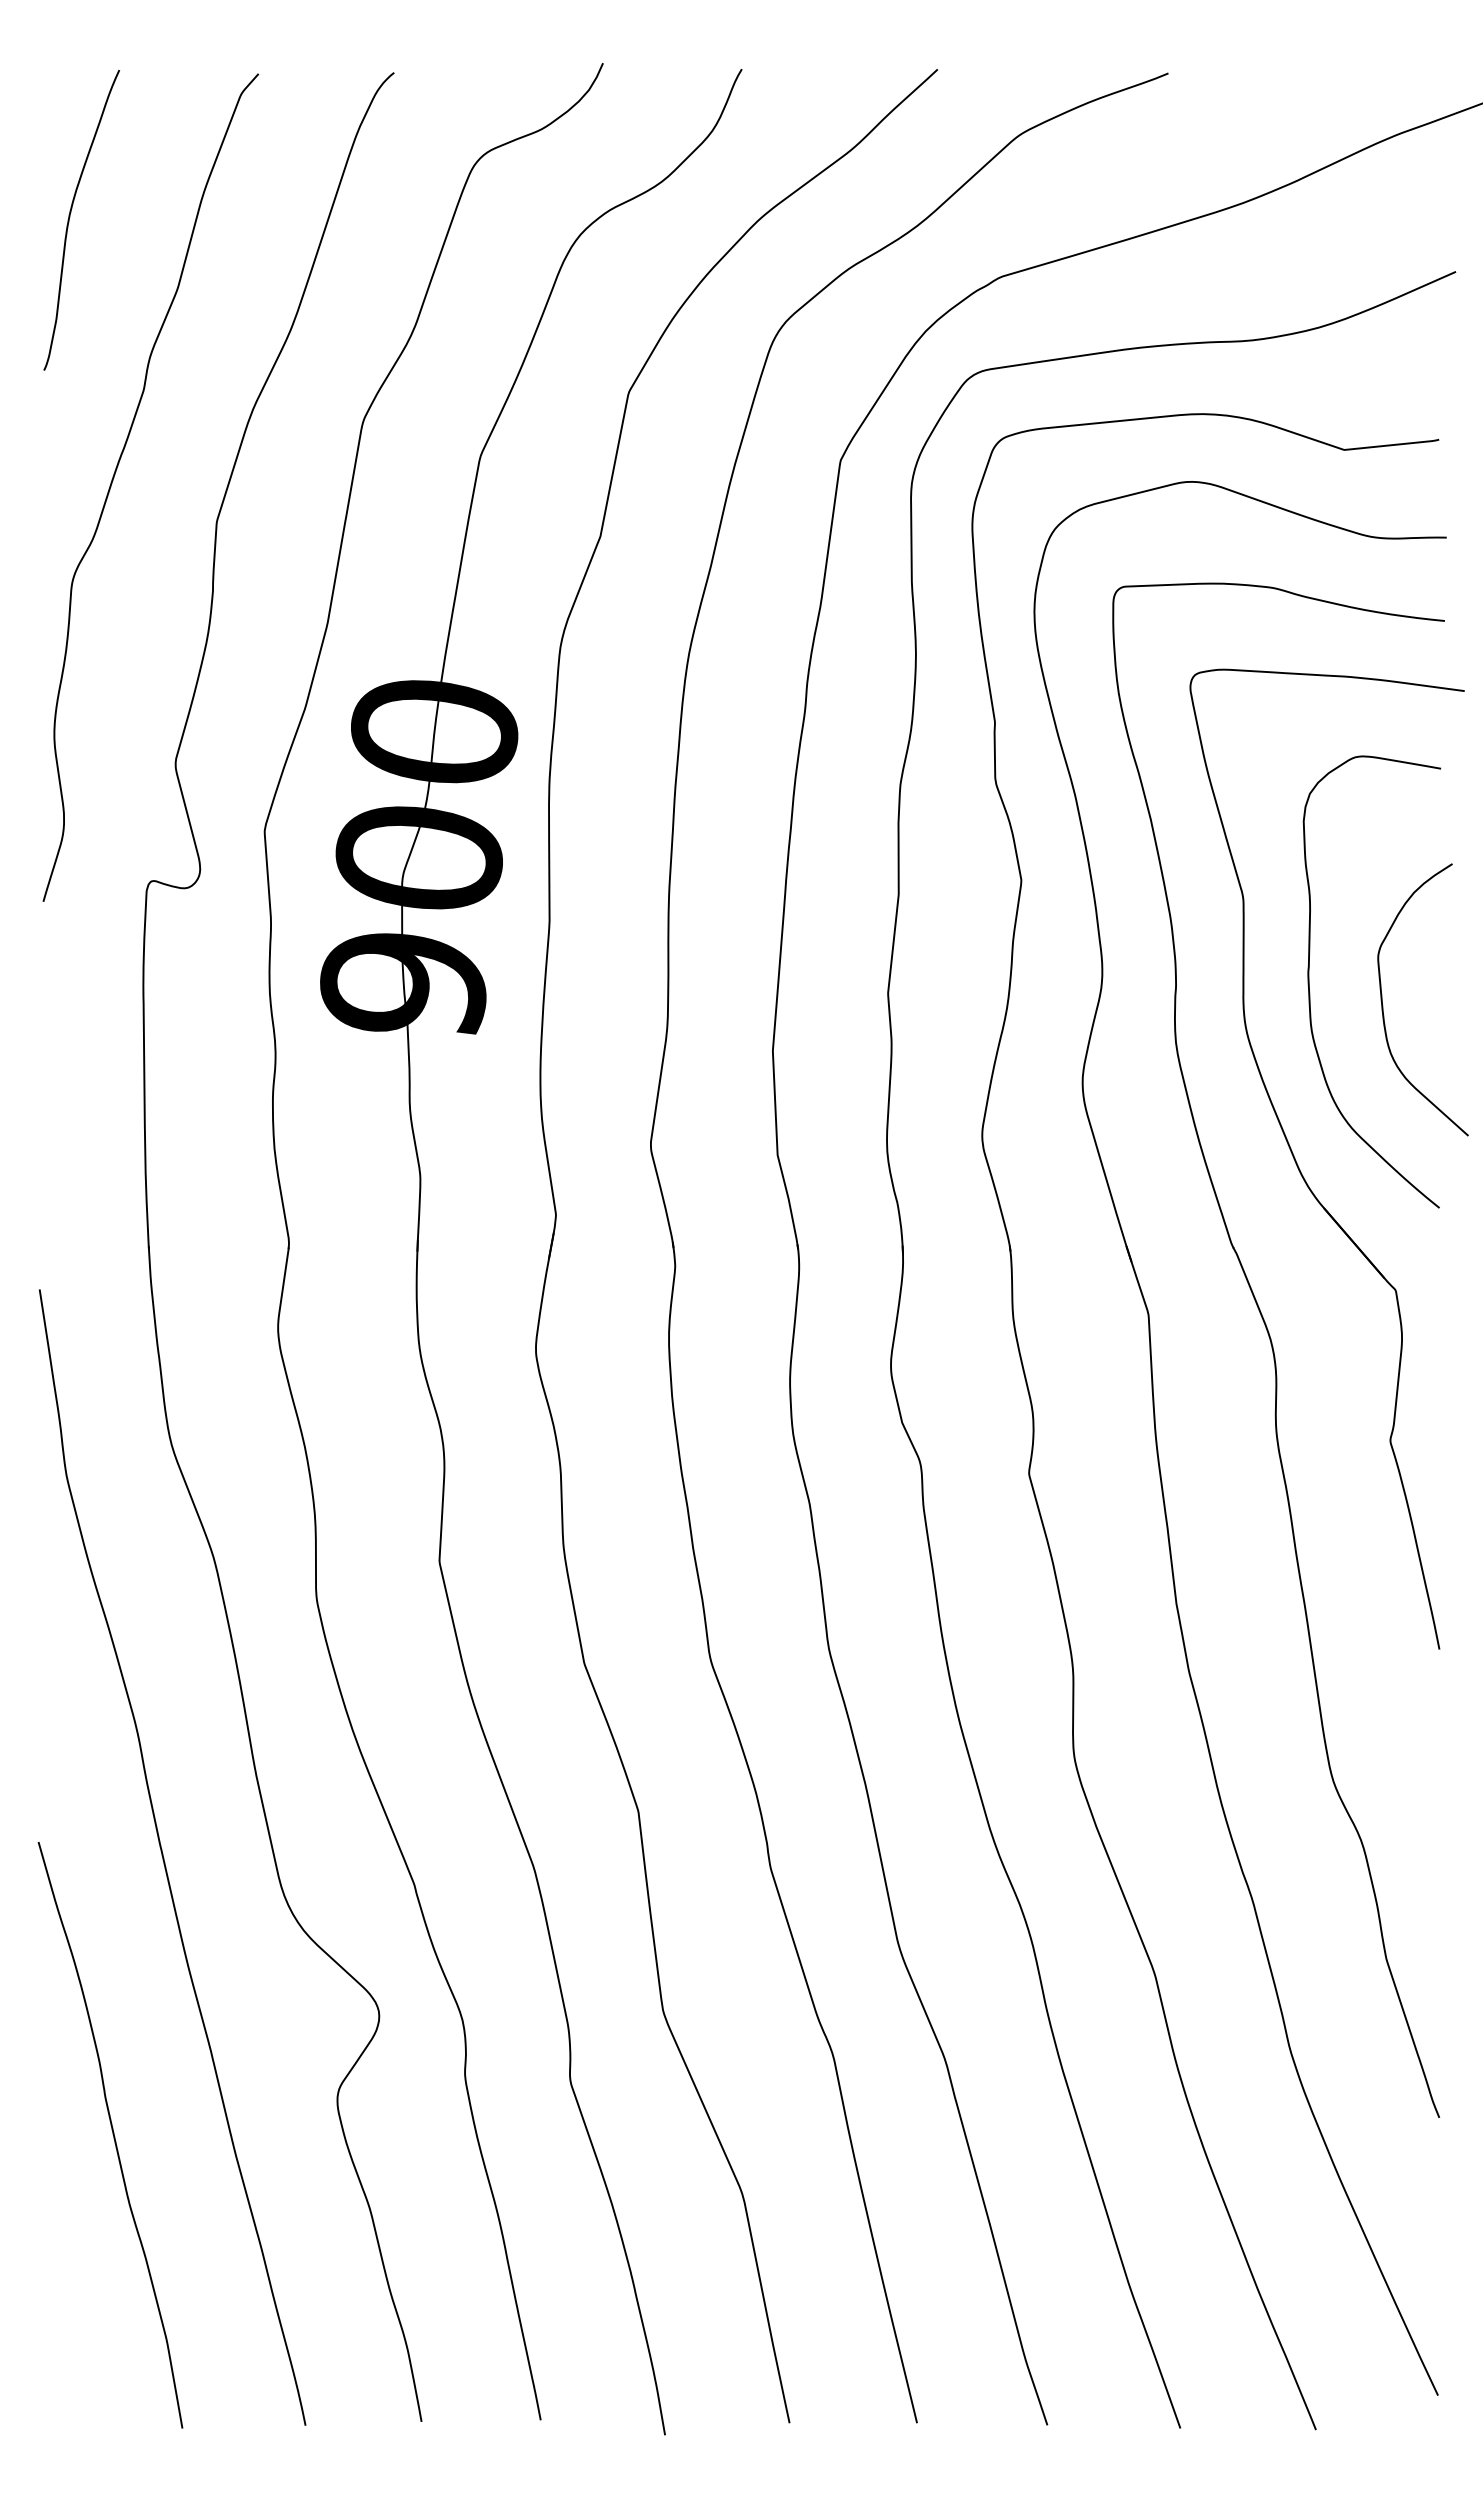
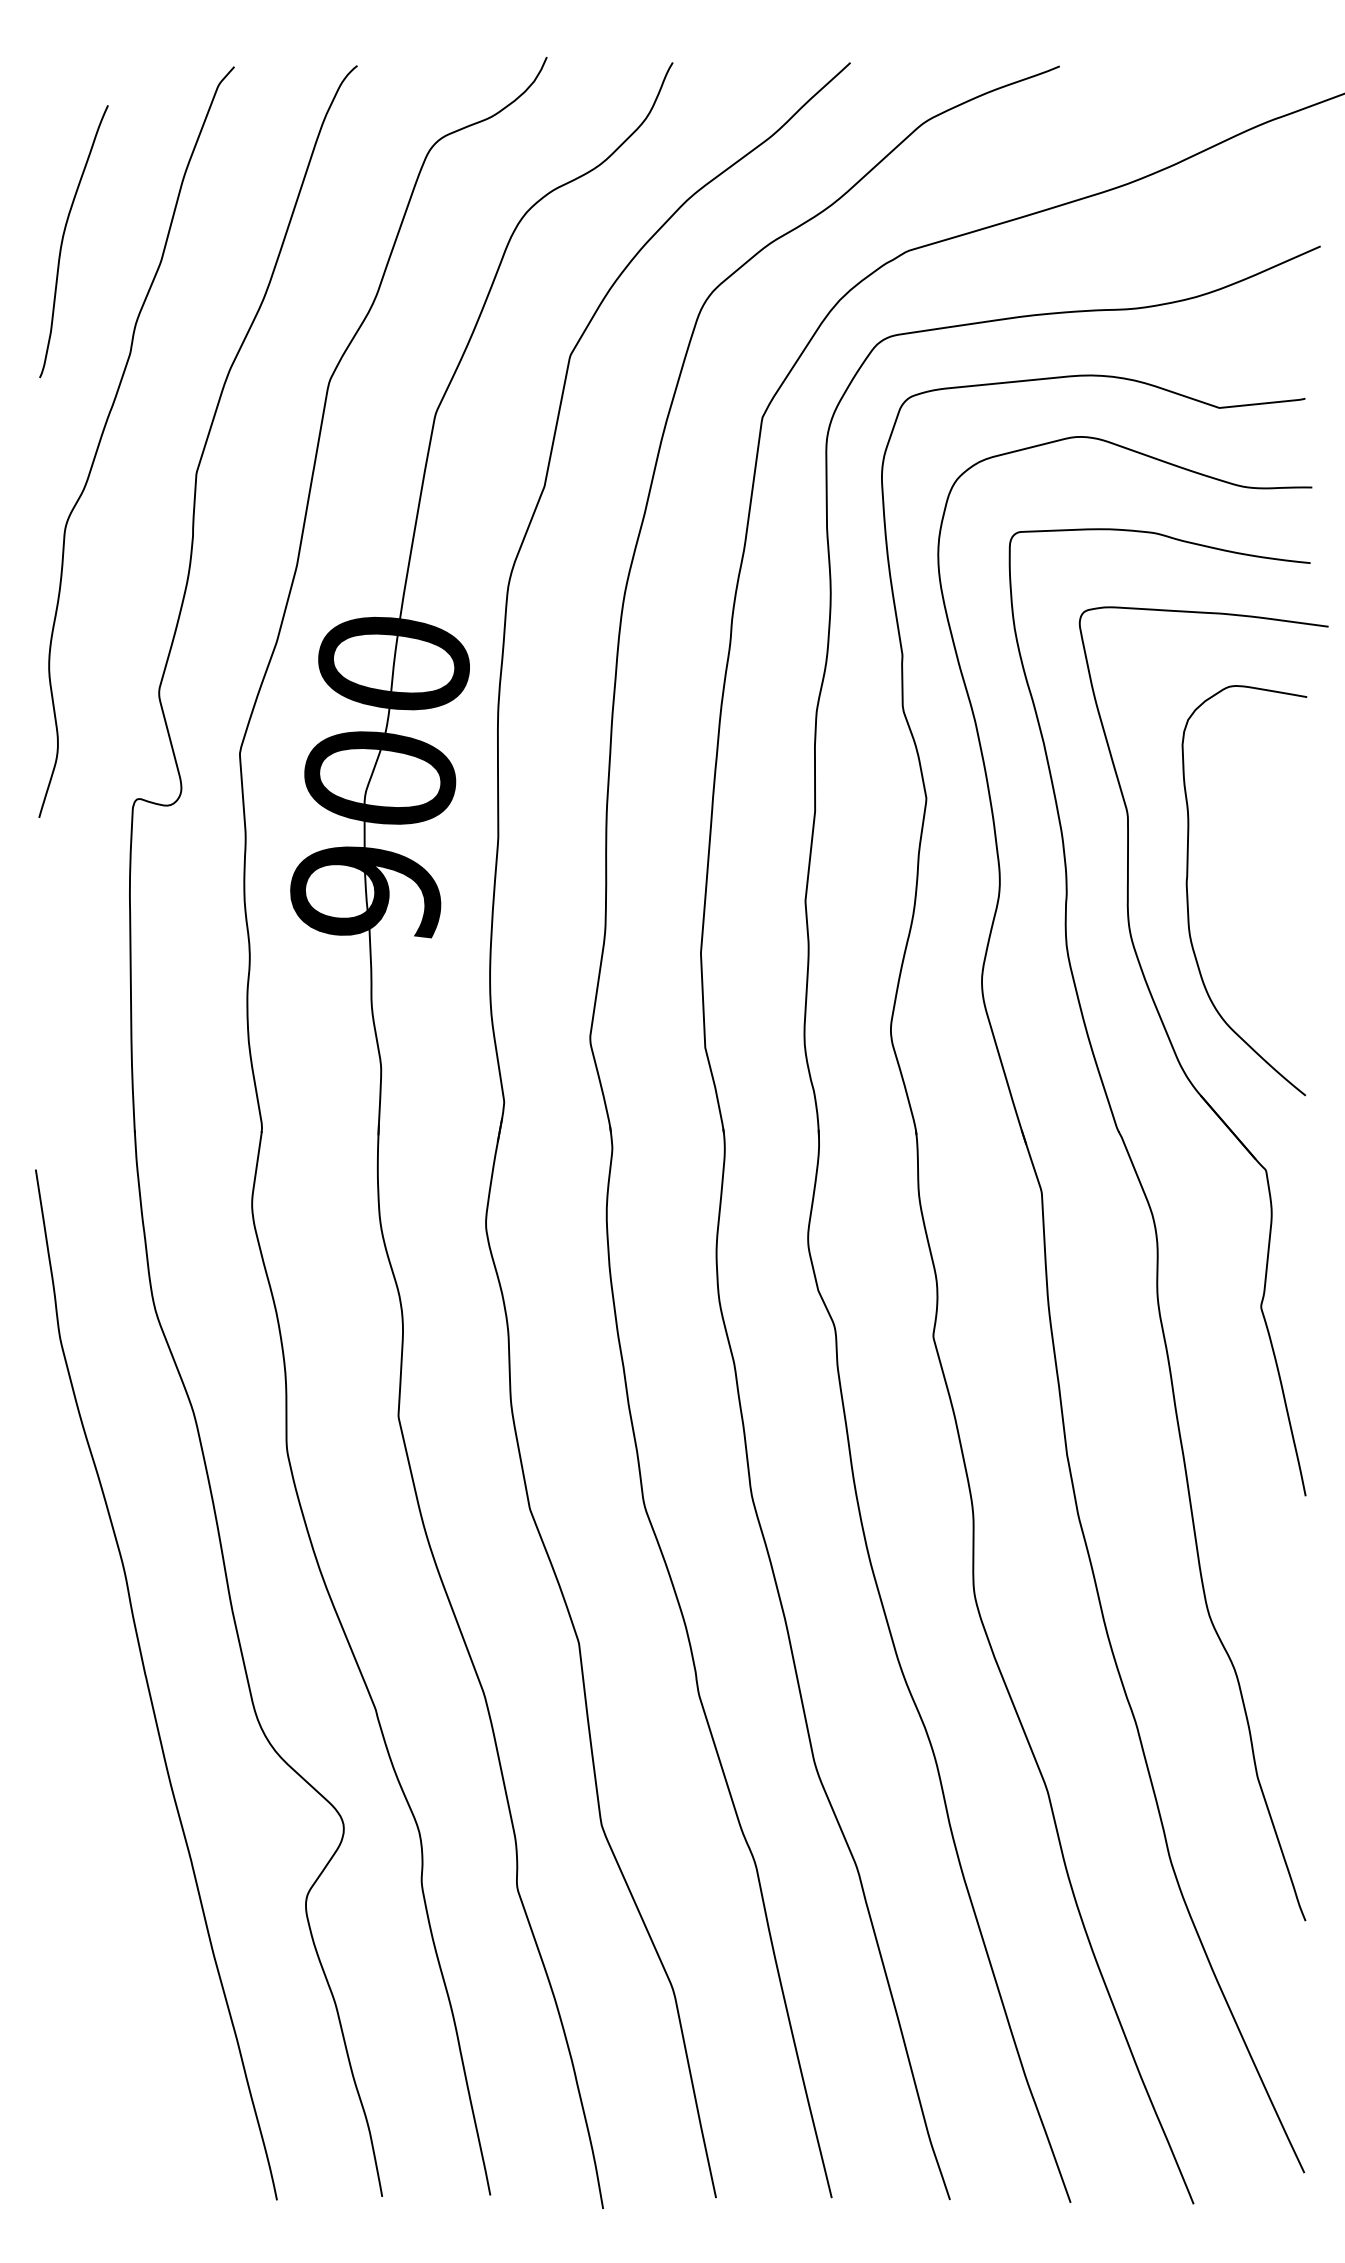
curve: (70, 220) -> (63, 241), moved
curve: (1383, 999) -> (1254, 906), removed
curve: (112, 2133) -> (101, 1935), removed

